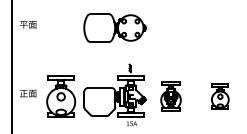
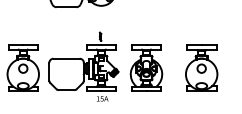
part: (170, 96) -> (145, 68), size x1.43
part: (220, 96) -> (201, 68), size x1.67

